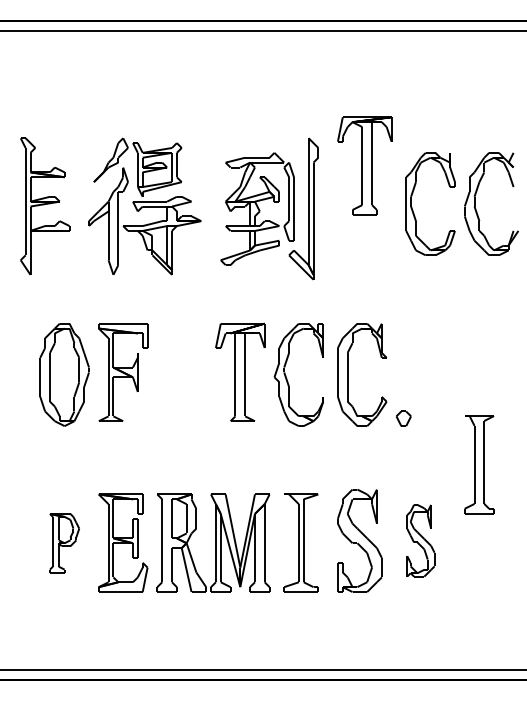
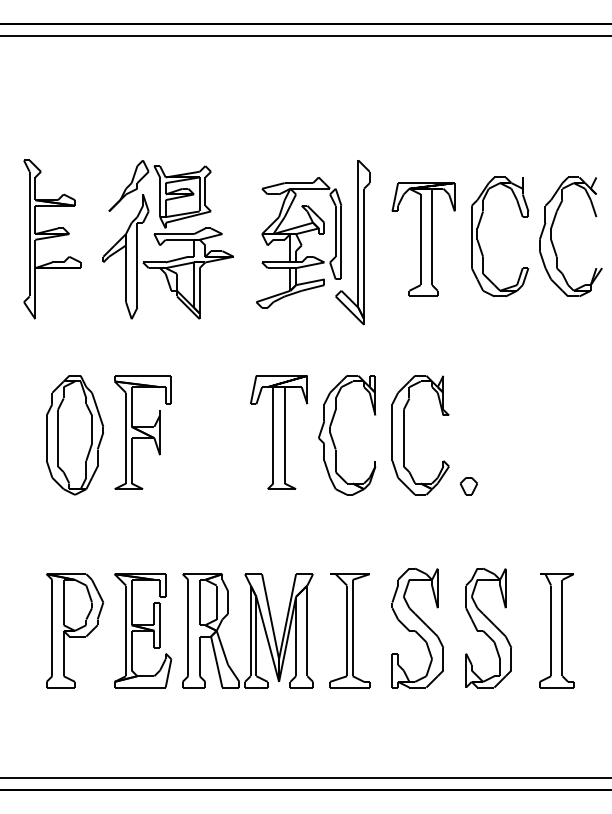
part: (364, 165) -> (423, 239), moved
part: (479, 464) -> (556, 630), moved
part: (420, 540) -> (488, 627), size x1.43
part: (64, 542) -> (74, 630), size x1.67

